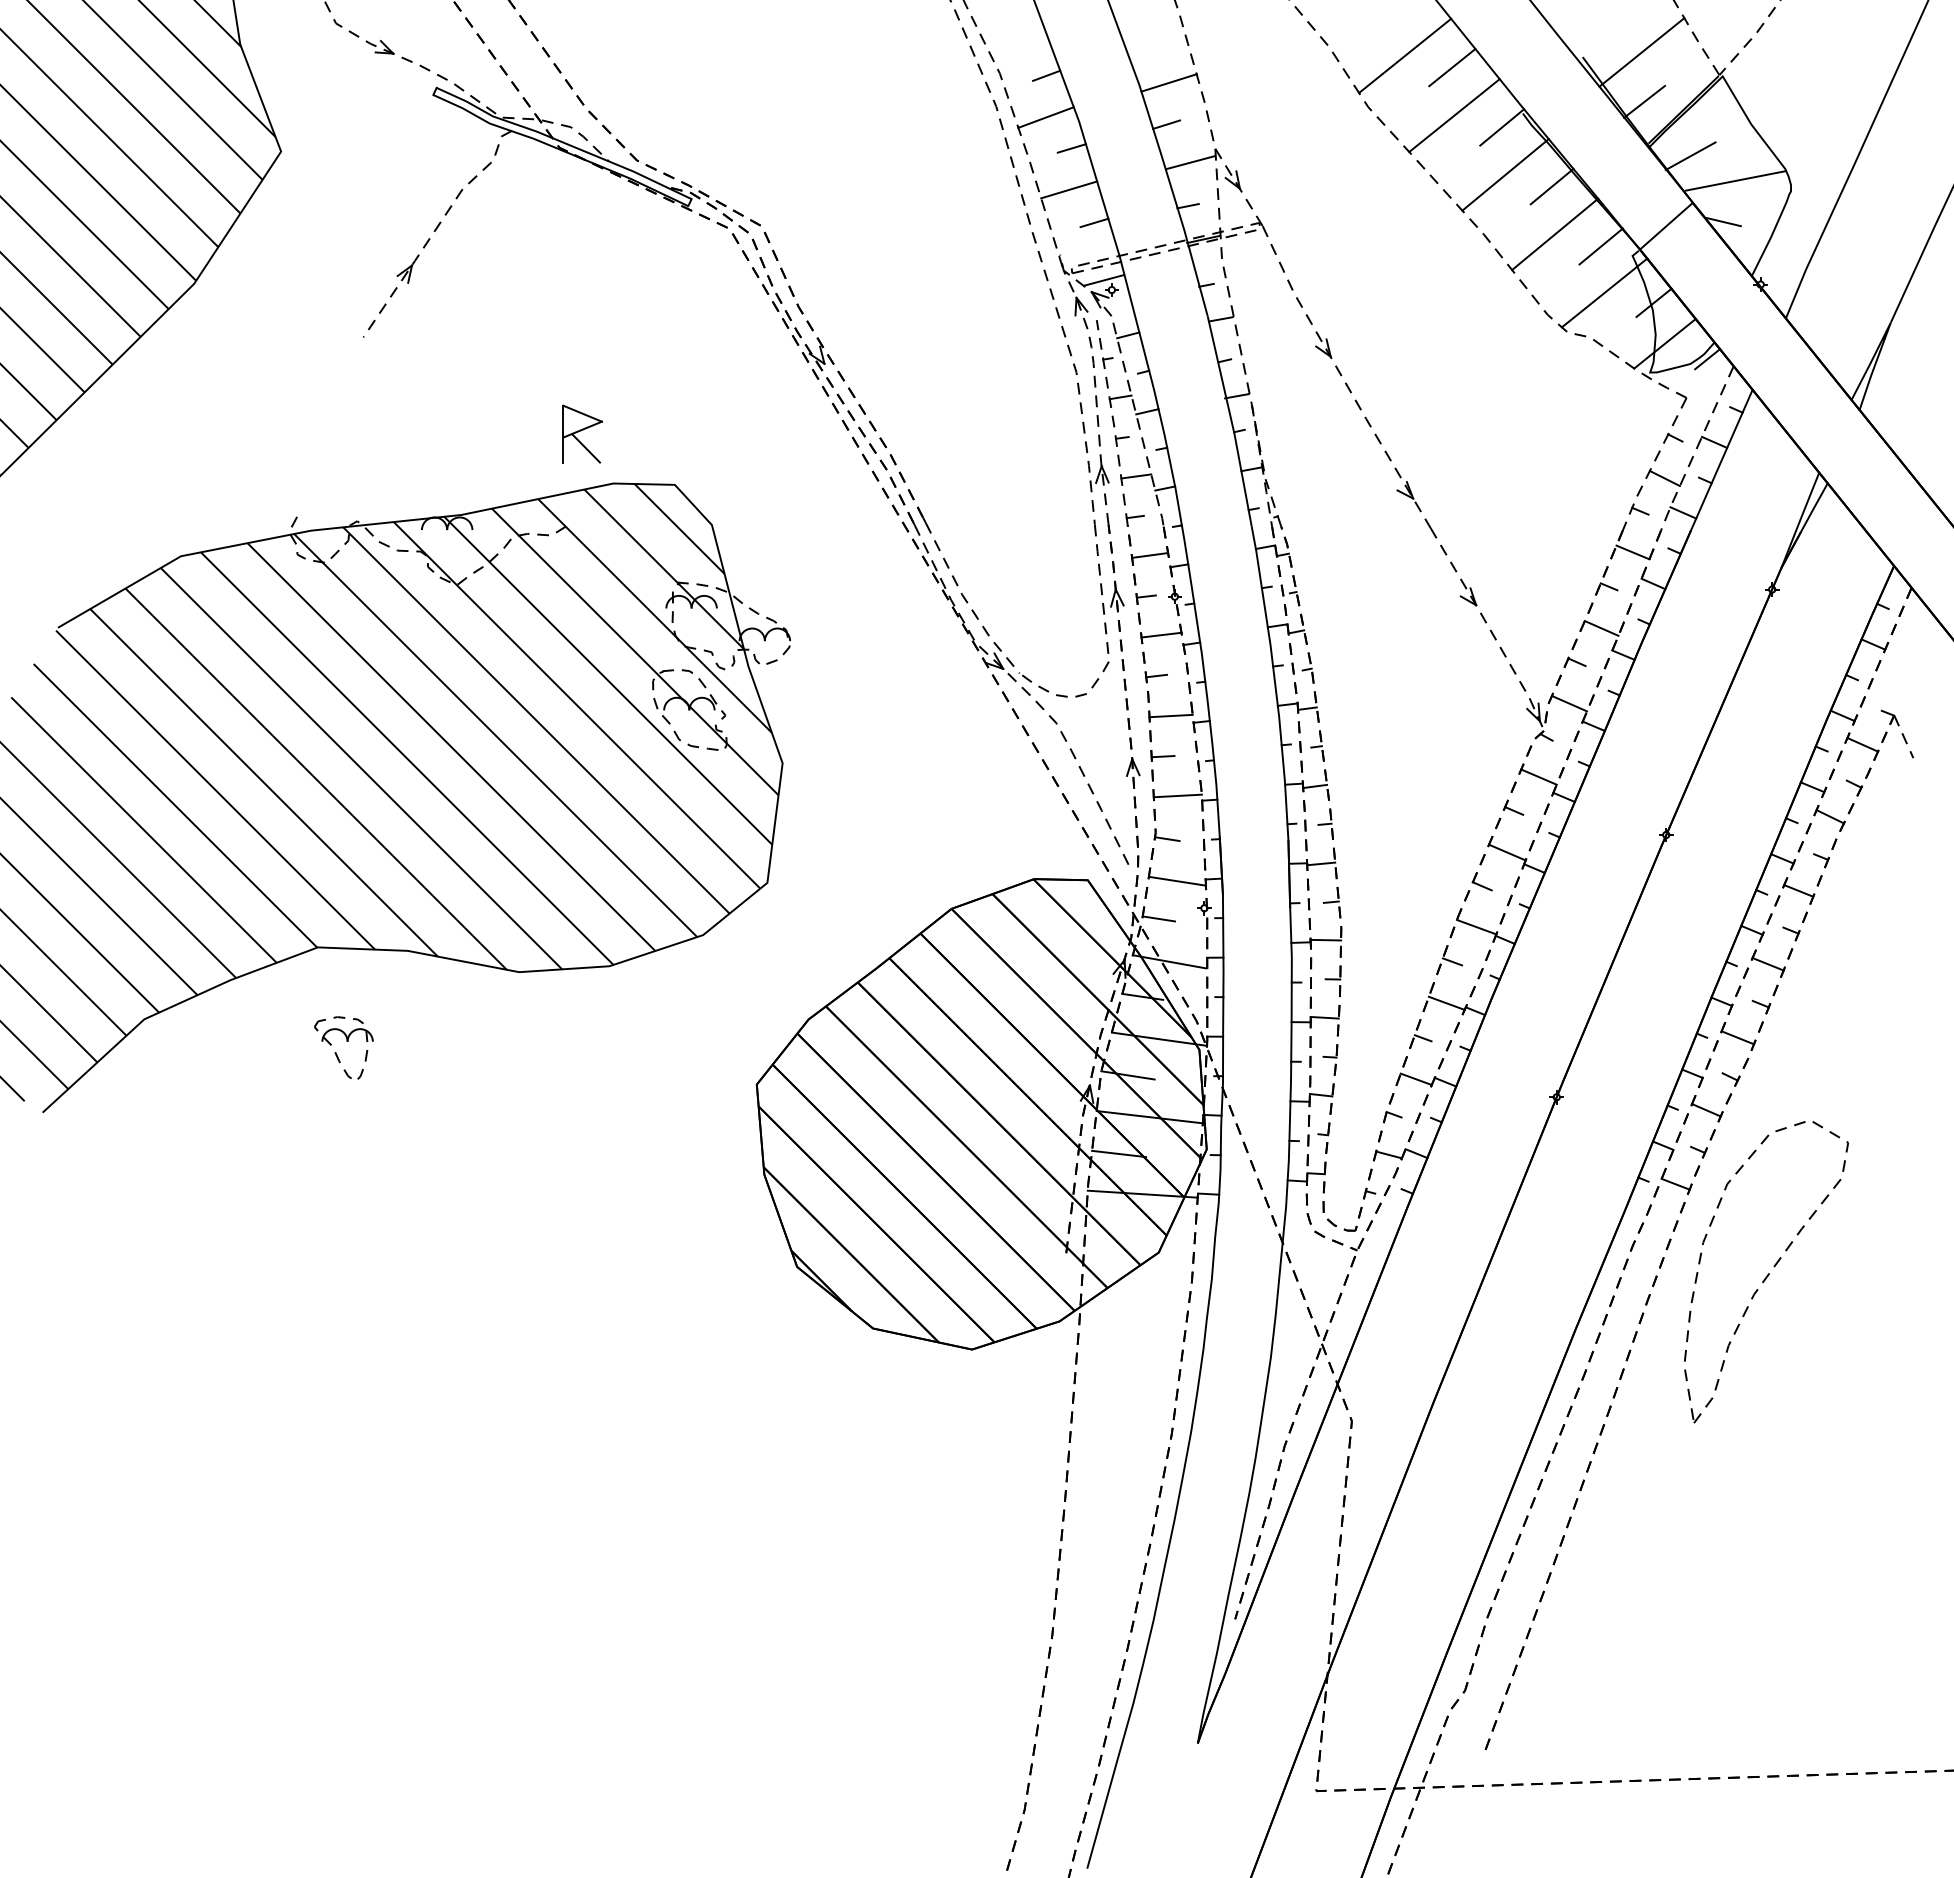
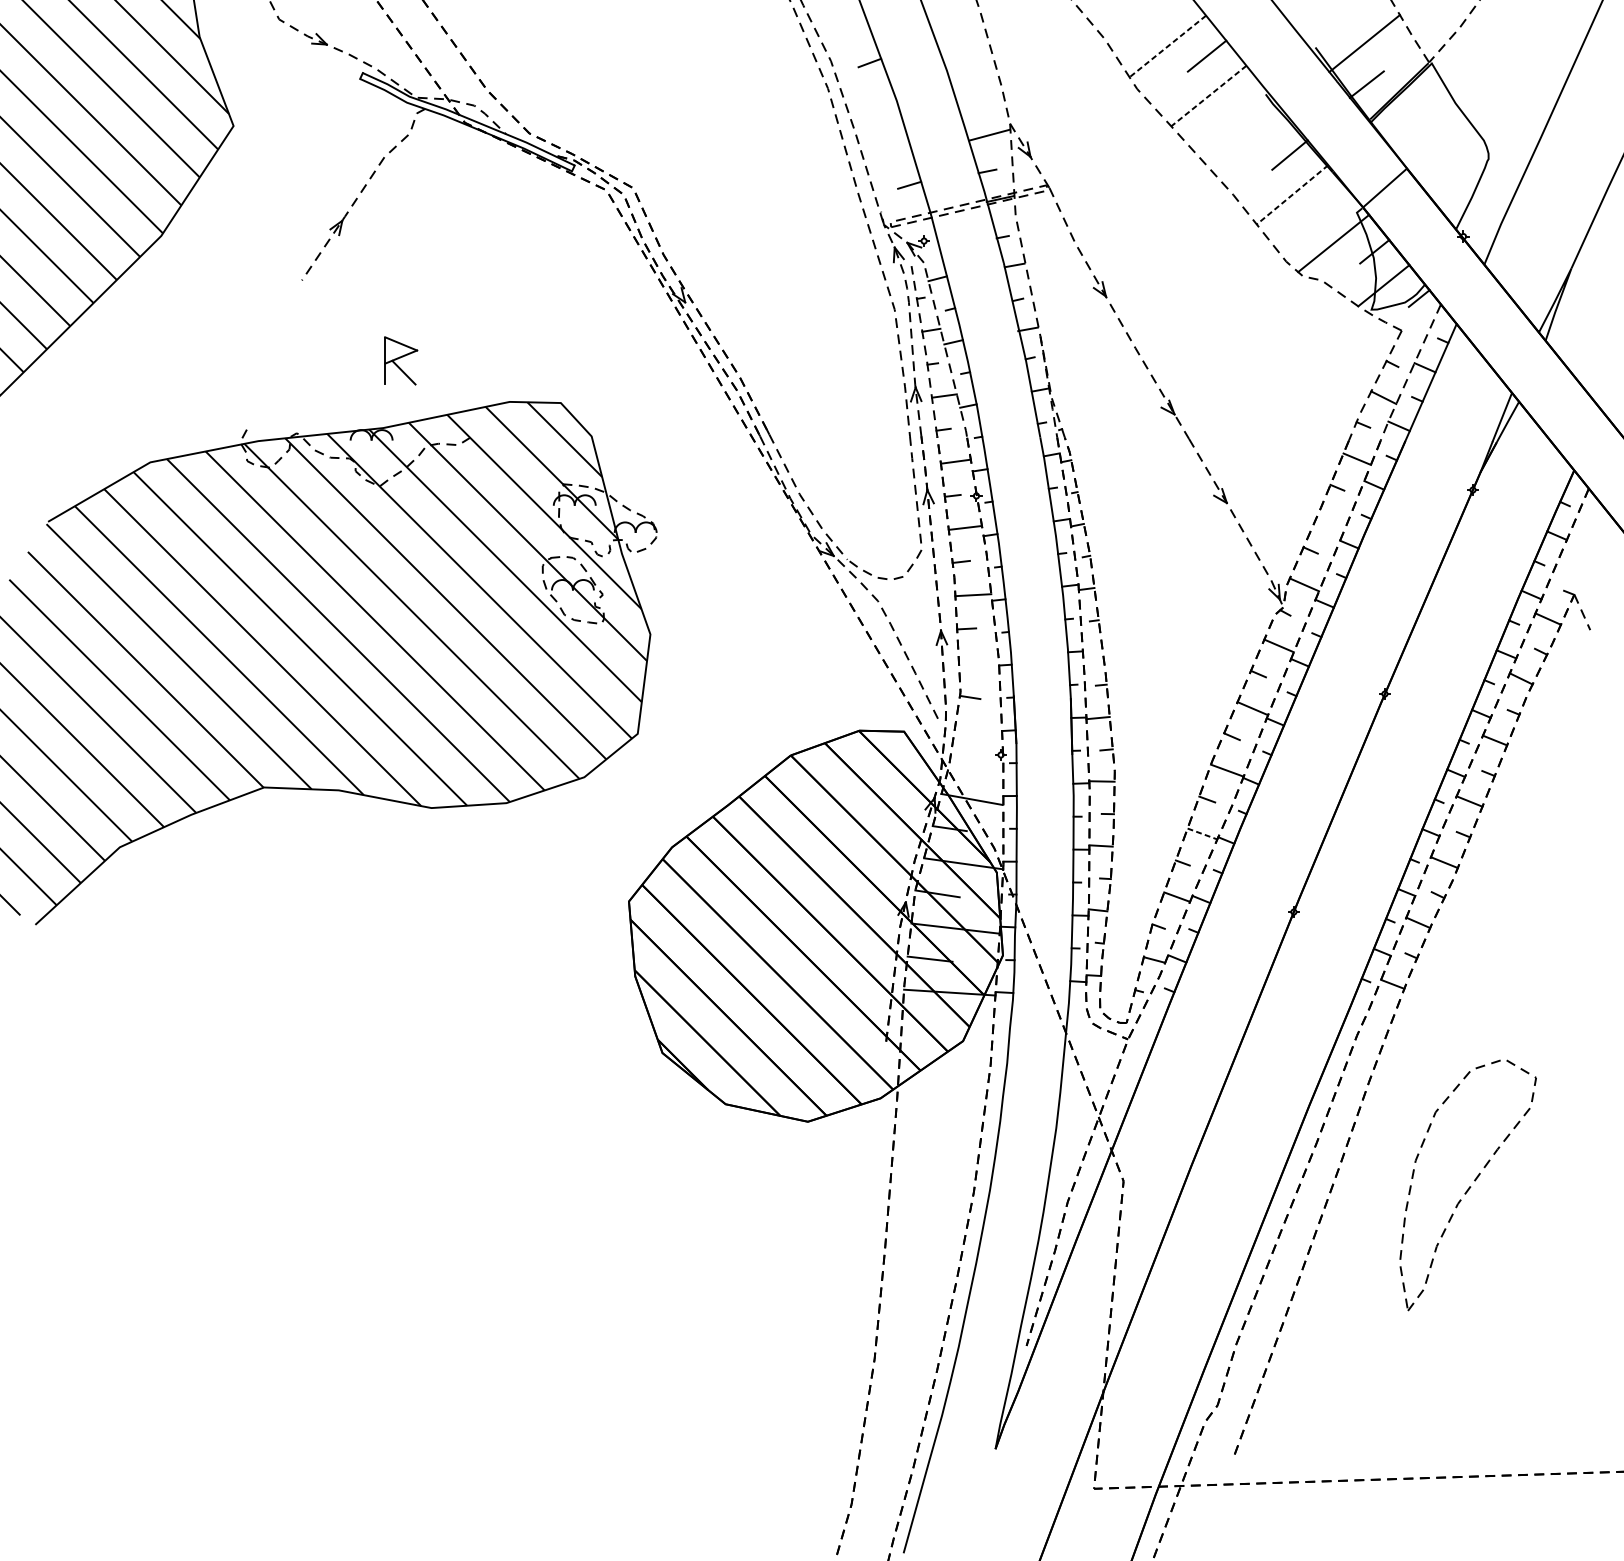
line: (1404, 56) -> (1167, 46), solid -> dashed
line: (1168, 82) -> (971, 68), removed
line: (1454, 115) -> (1208, 96), solid -> dashed
line: (1045, 117) -> (868, 97), removed
line: (1166, 124) -> (969, 103), removed
line: (1502, 127) -> (1248, 105), removed
line: (1071, 148) -> (890, 123), removed
line: (1690, 156) -> (1405, 130), removed
line: (1505, 174) -> (1251, 145), removed
line: (1735, 180) -> (1442, 150), removed
line: (1069, 189) -> (888, 157), removed
line: (1723, 222) -> (1432, 184), removed
line: (1555, 234) -> (1292, 194), solid -> dashed
line: (1600, 246) -> (1330, 204), removed
line: (1104, 280) -> (917, 233), removed
part: (582, 433) -> (400, 360), moved
line: (1601, 628) -> (1331, 522), removed
line: (1315, 786) -> (1093, 653), removed
line: (1177, 795) -> (978, 661), removed
line: (1176, 880) -> (977, 731), removed
line: (1158, 918) -> (962, 763), removed
line: (1447, 1003) -> (1203, 834), solid -> dashed
part: (346, 1041) -> (287, 865), removed
part: (1766, 1272) -> (1468, 1185), moved

